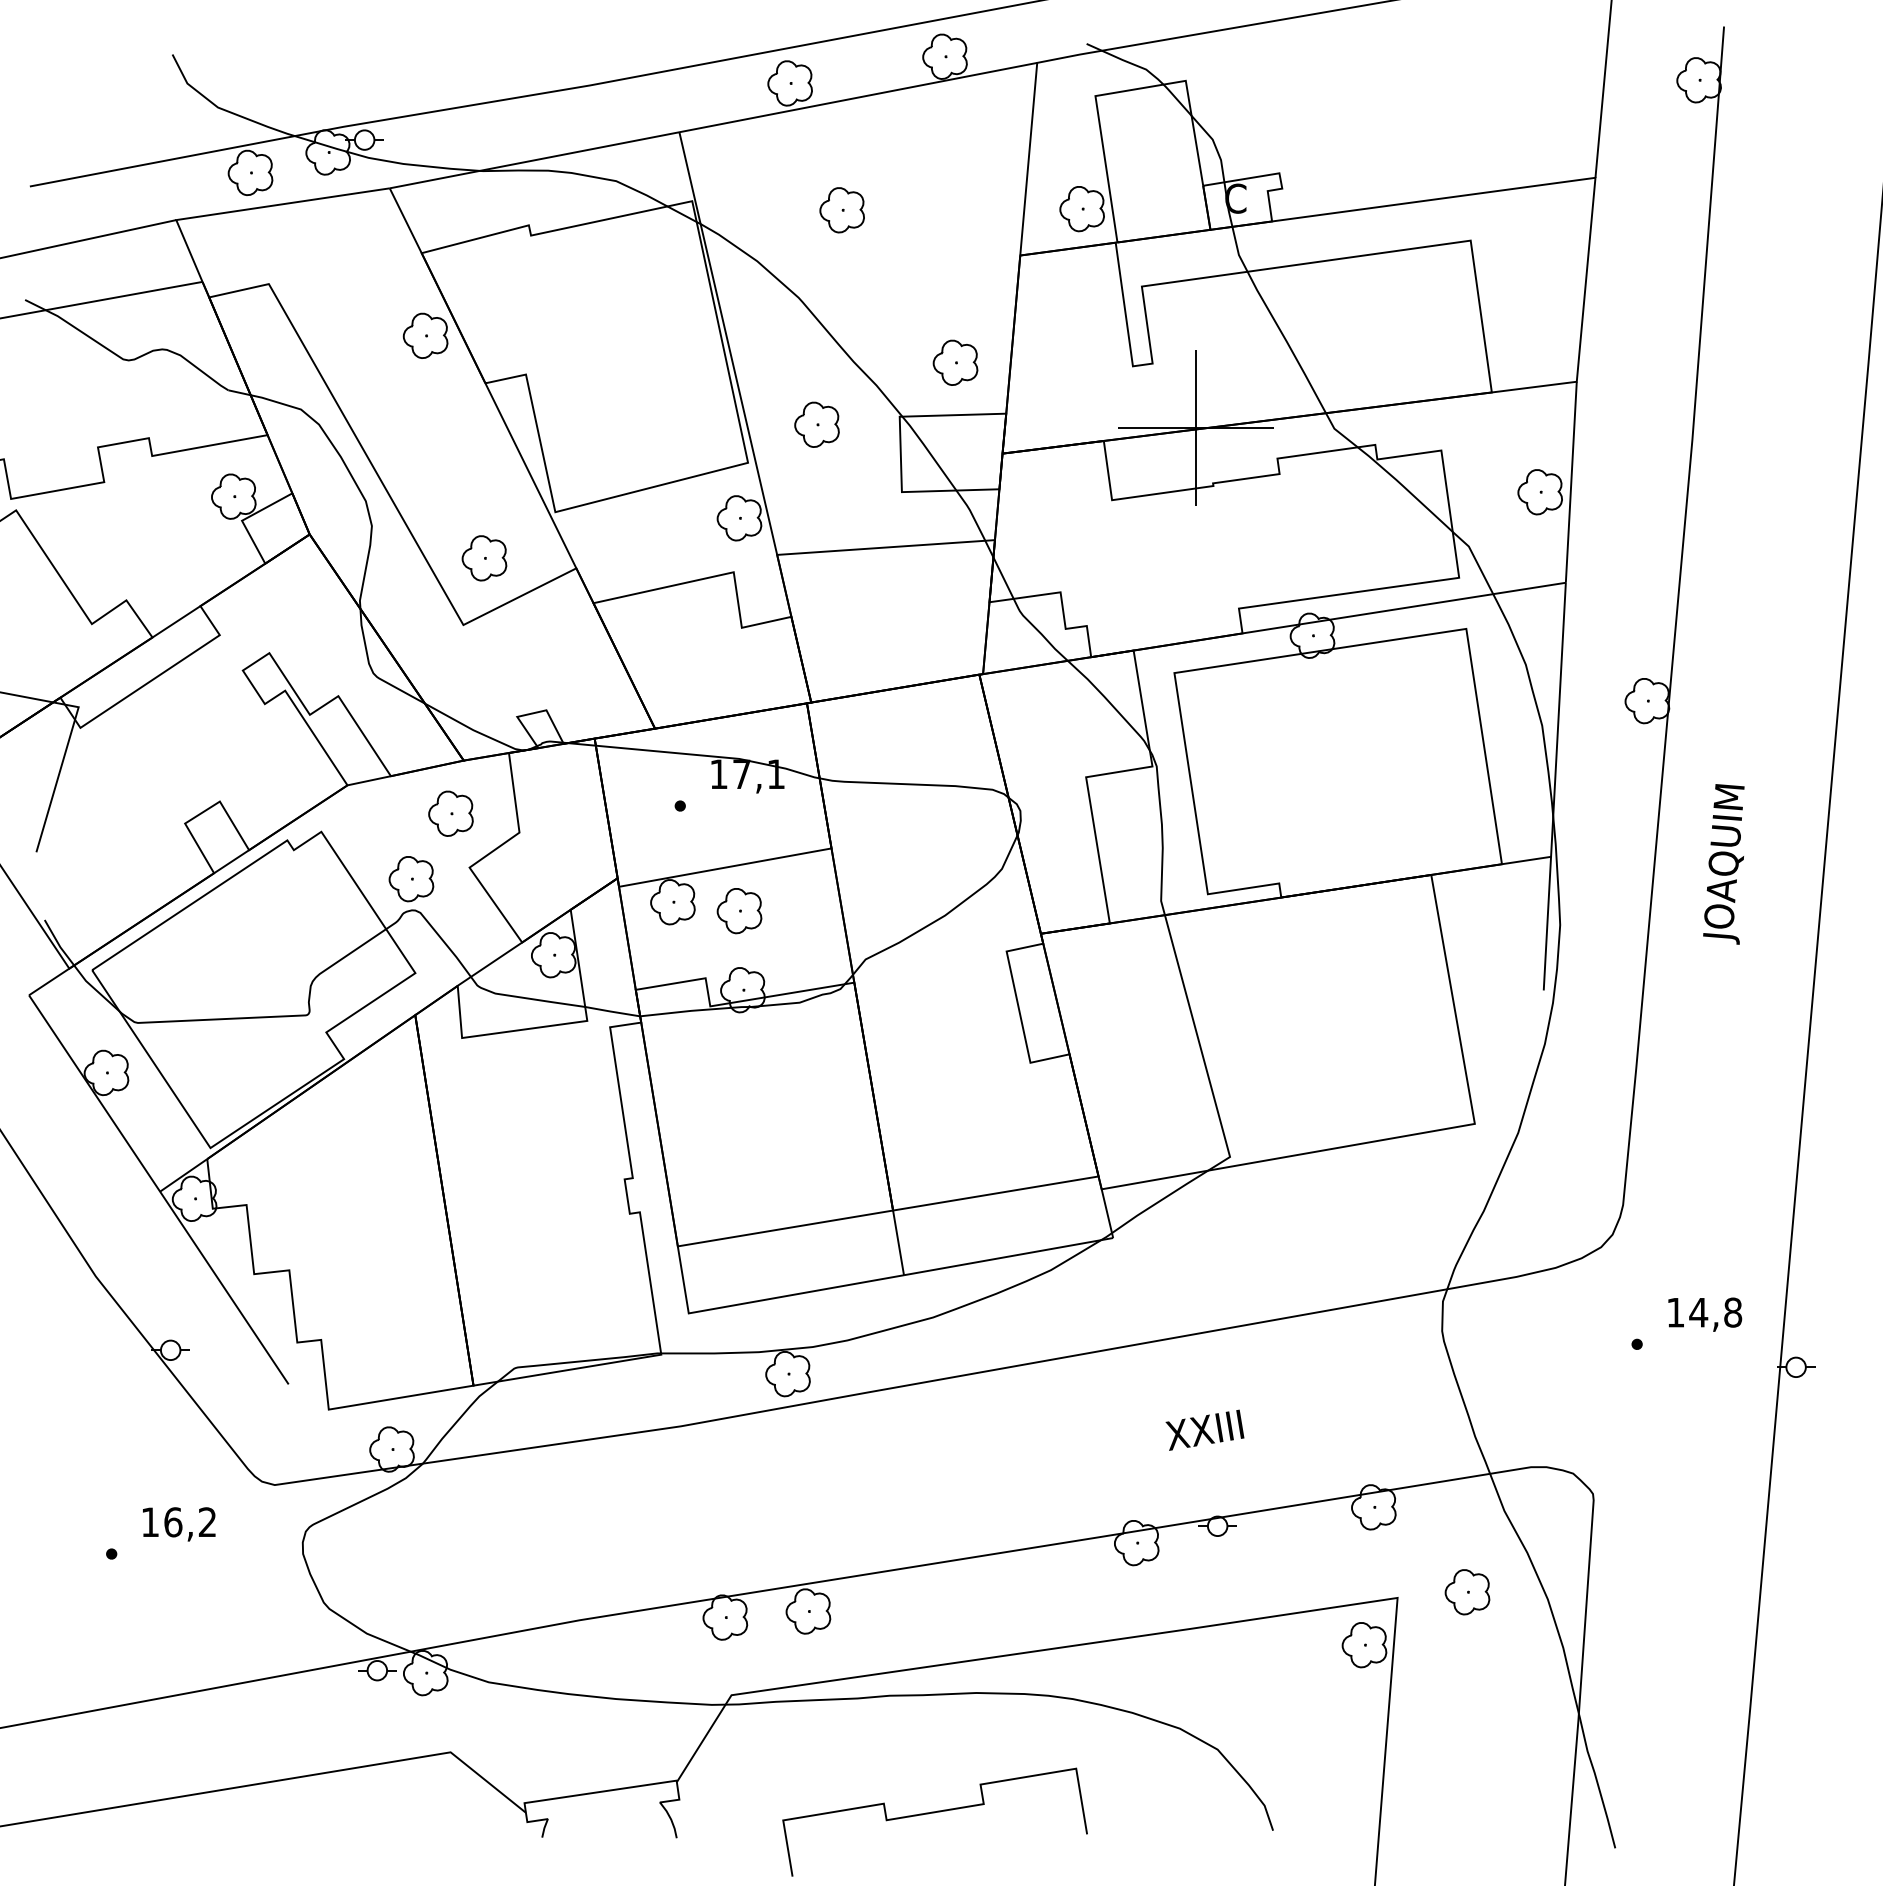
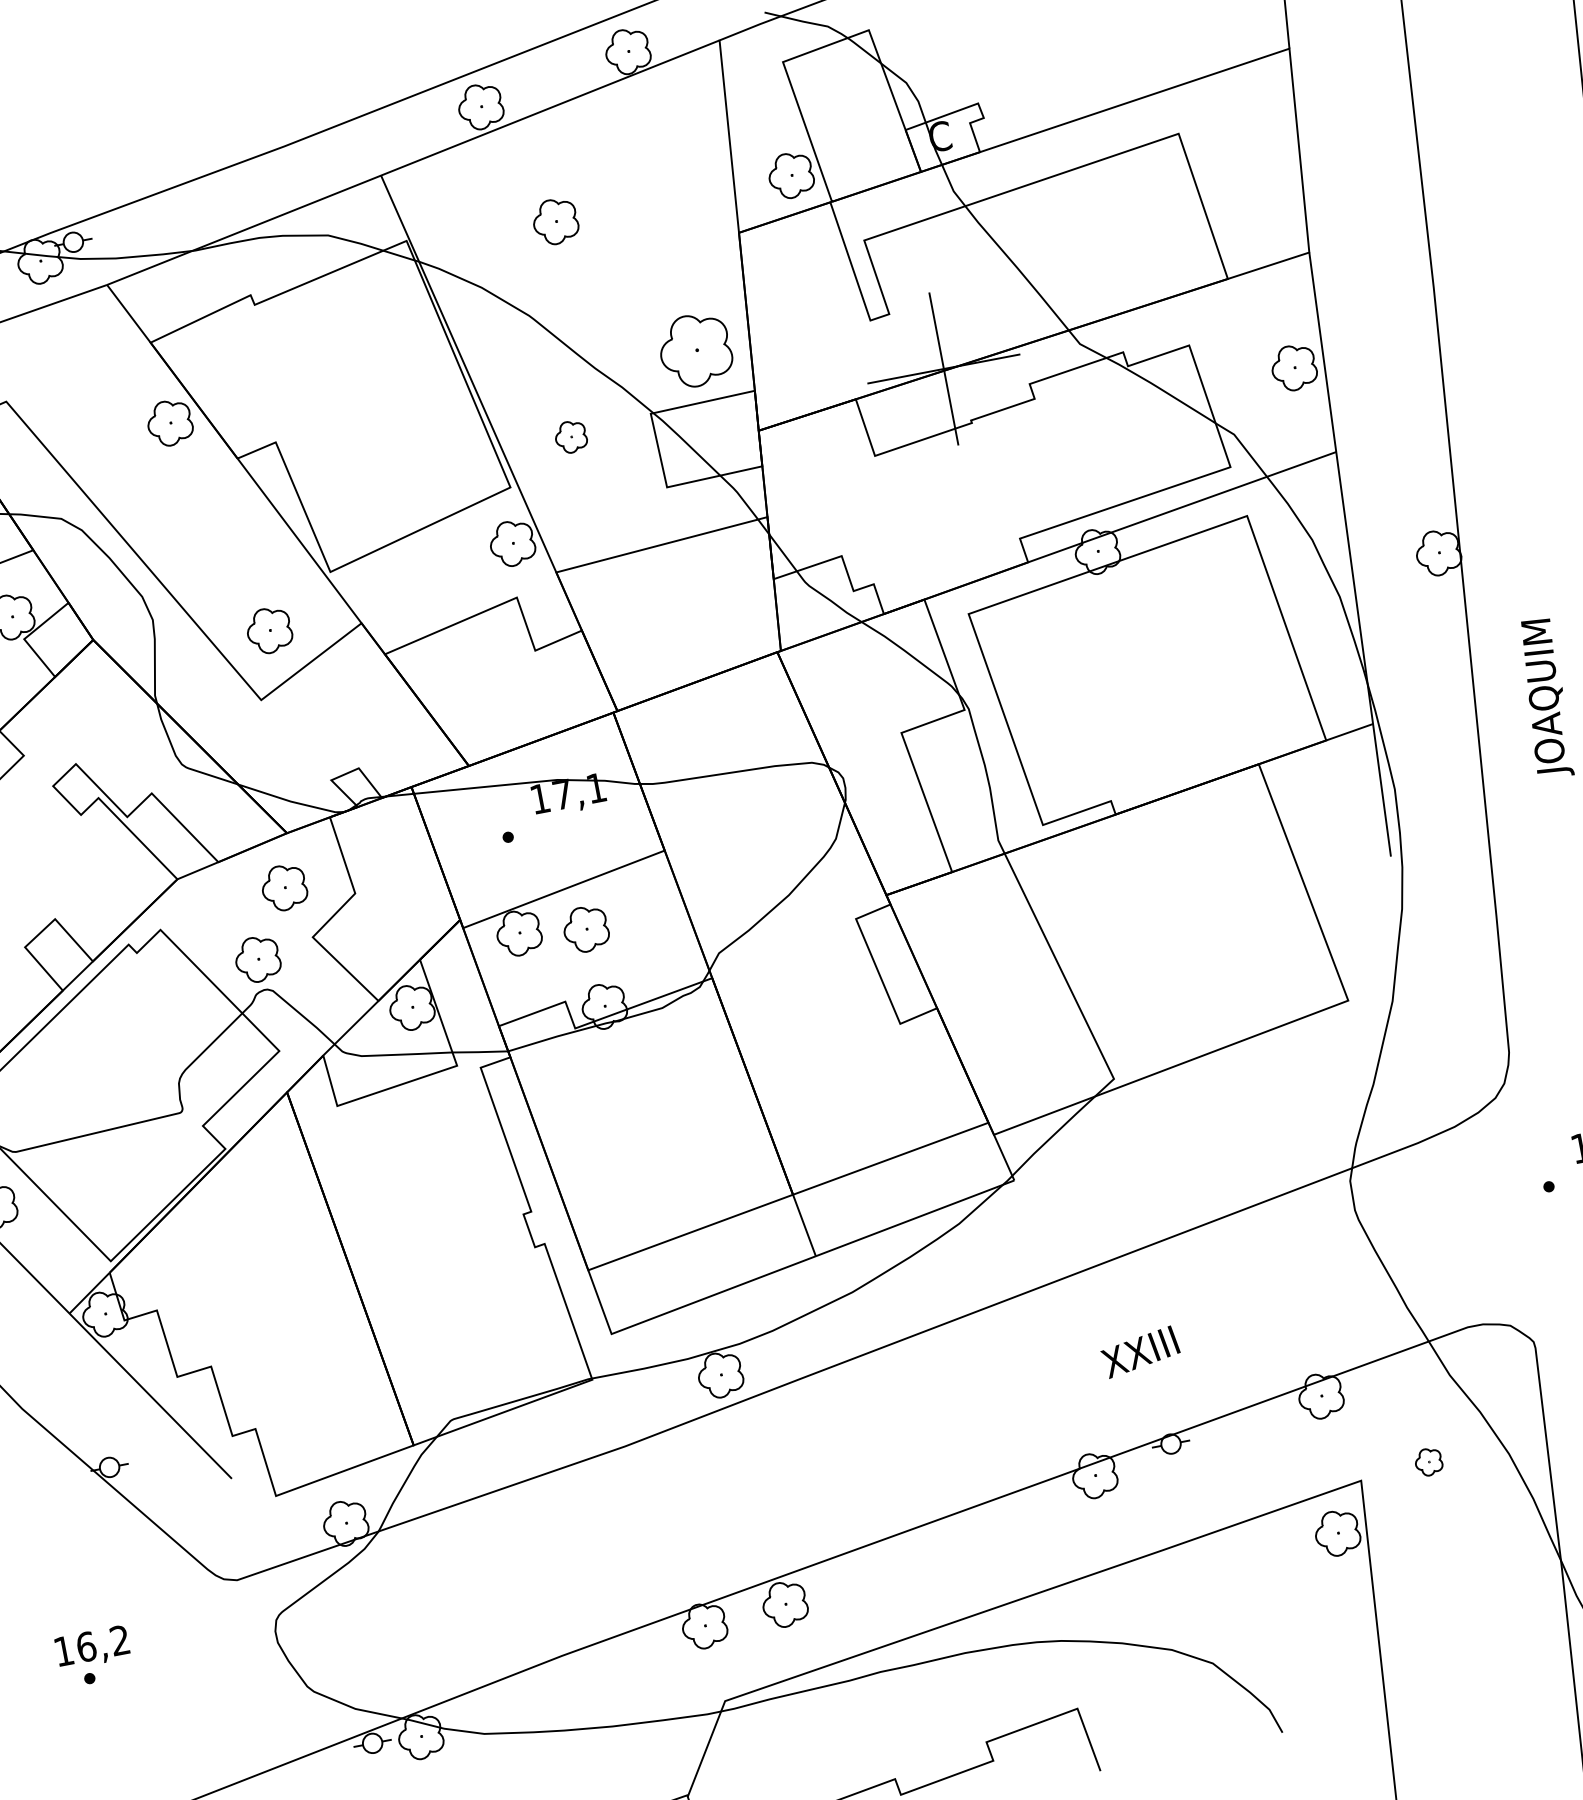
part: (955, 362) -> (695, 350), size x1.6
part: (816, 424) -> (570, 436), size x0.7
text: (179, 1524) -> (92, 1647), moved
part: (1467, 1592) -> (1428, 1462), size x0.6

